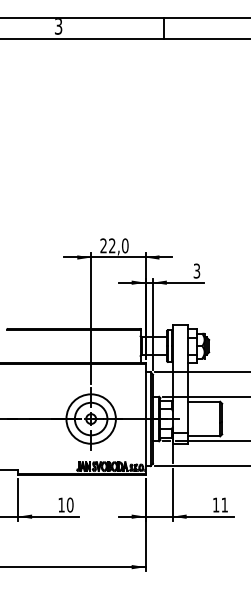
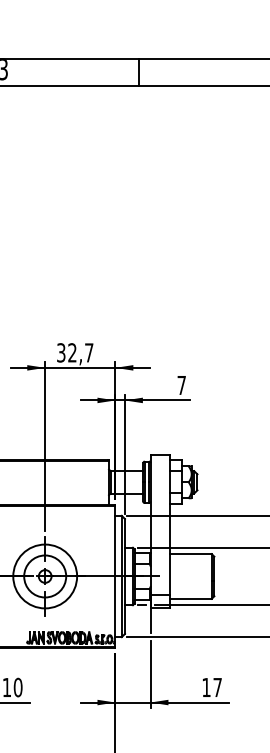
text: (114, 245) -> (75, 352), 22,0 -> 32,7
text: (196, 270) -> (181, 384), 3 -> 7
text: (224, 504) -> (217, 686), 11 -> 17

